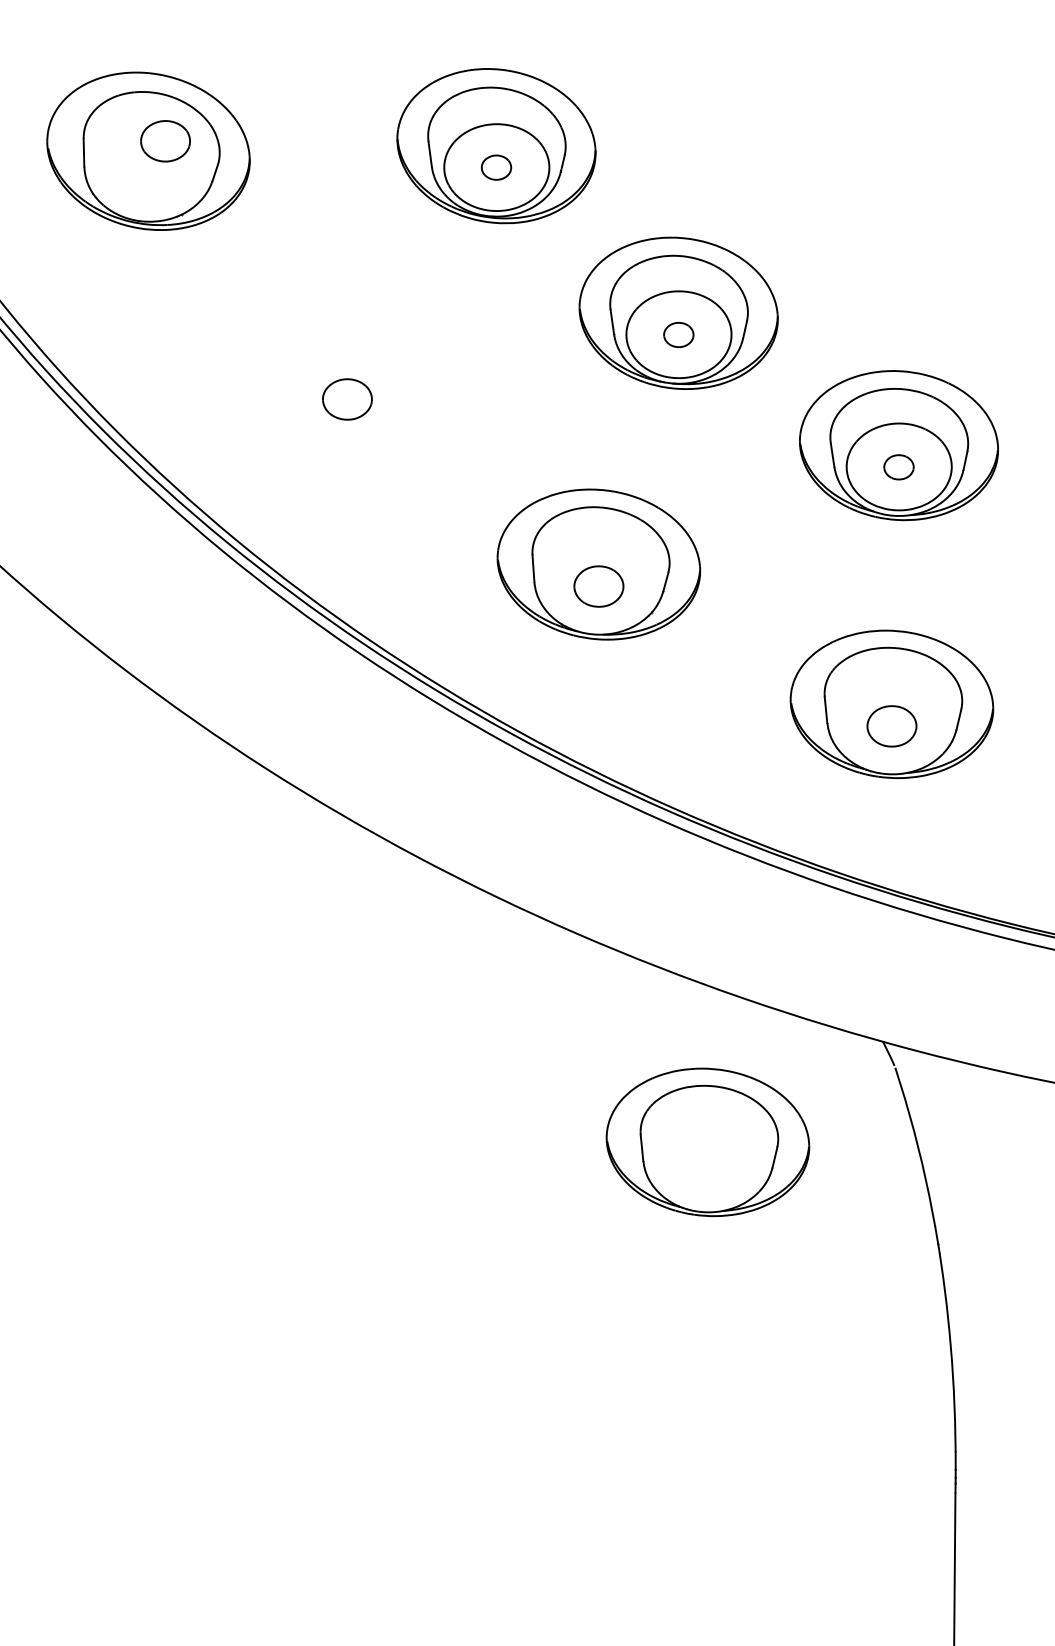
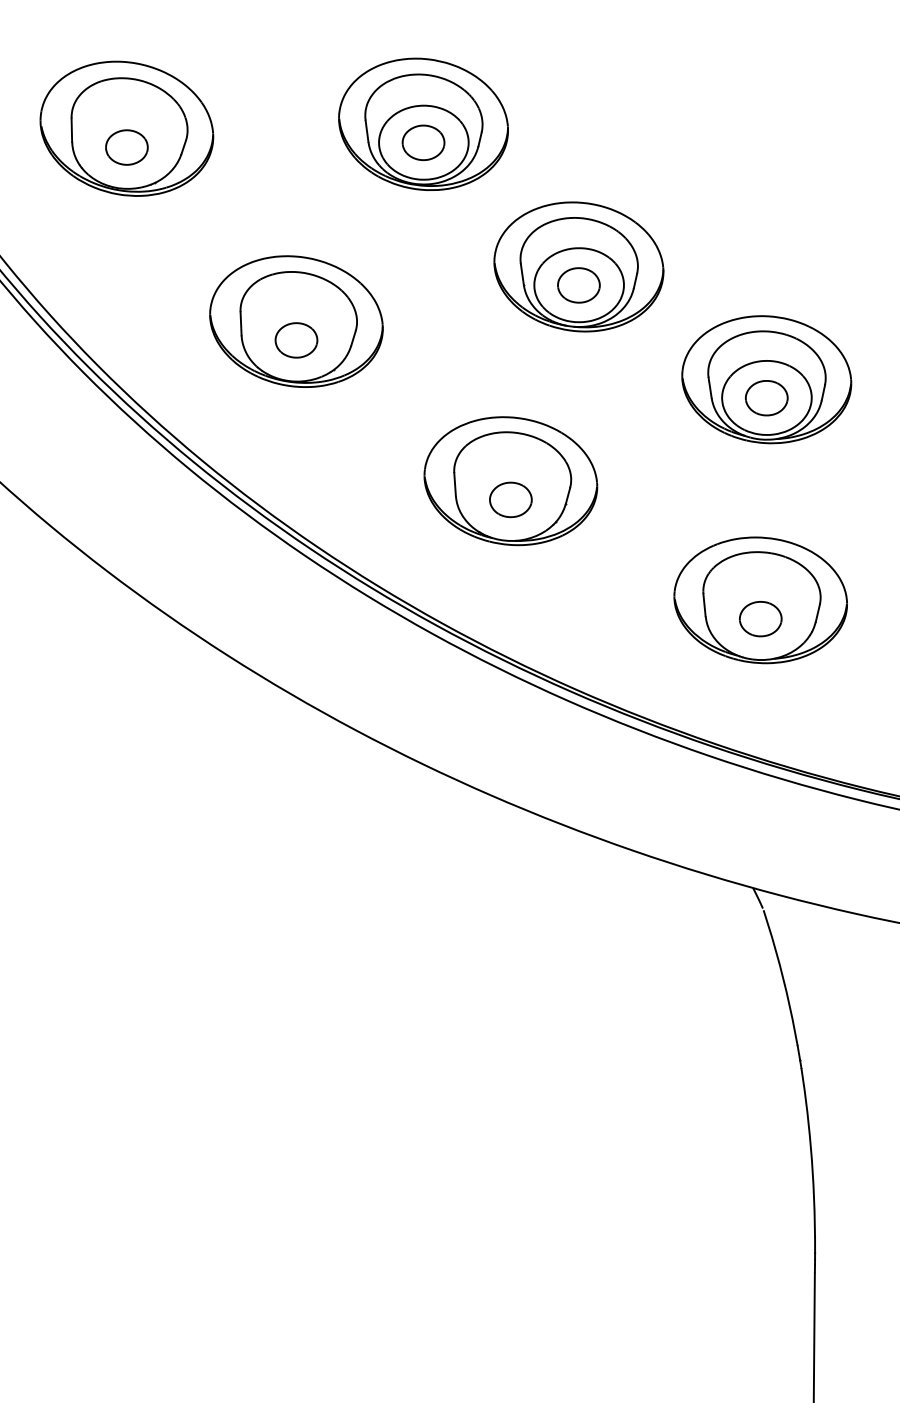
part: (165, 141) -> (126, 147), moved
part: (496, 167) -> (423, 142), size x1.67
part: (678, 334) -> (578, 285), size x1.67
part: (347, 377) -> (296, 321), added
part: (898, 467) -> (766, 398), size x1.67
part: (707, 1141) -> (603, 973), removed

